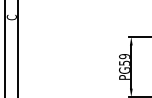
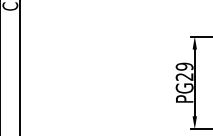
text: (124, 62) -> (184, 75), PG59 -> PG29

